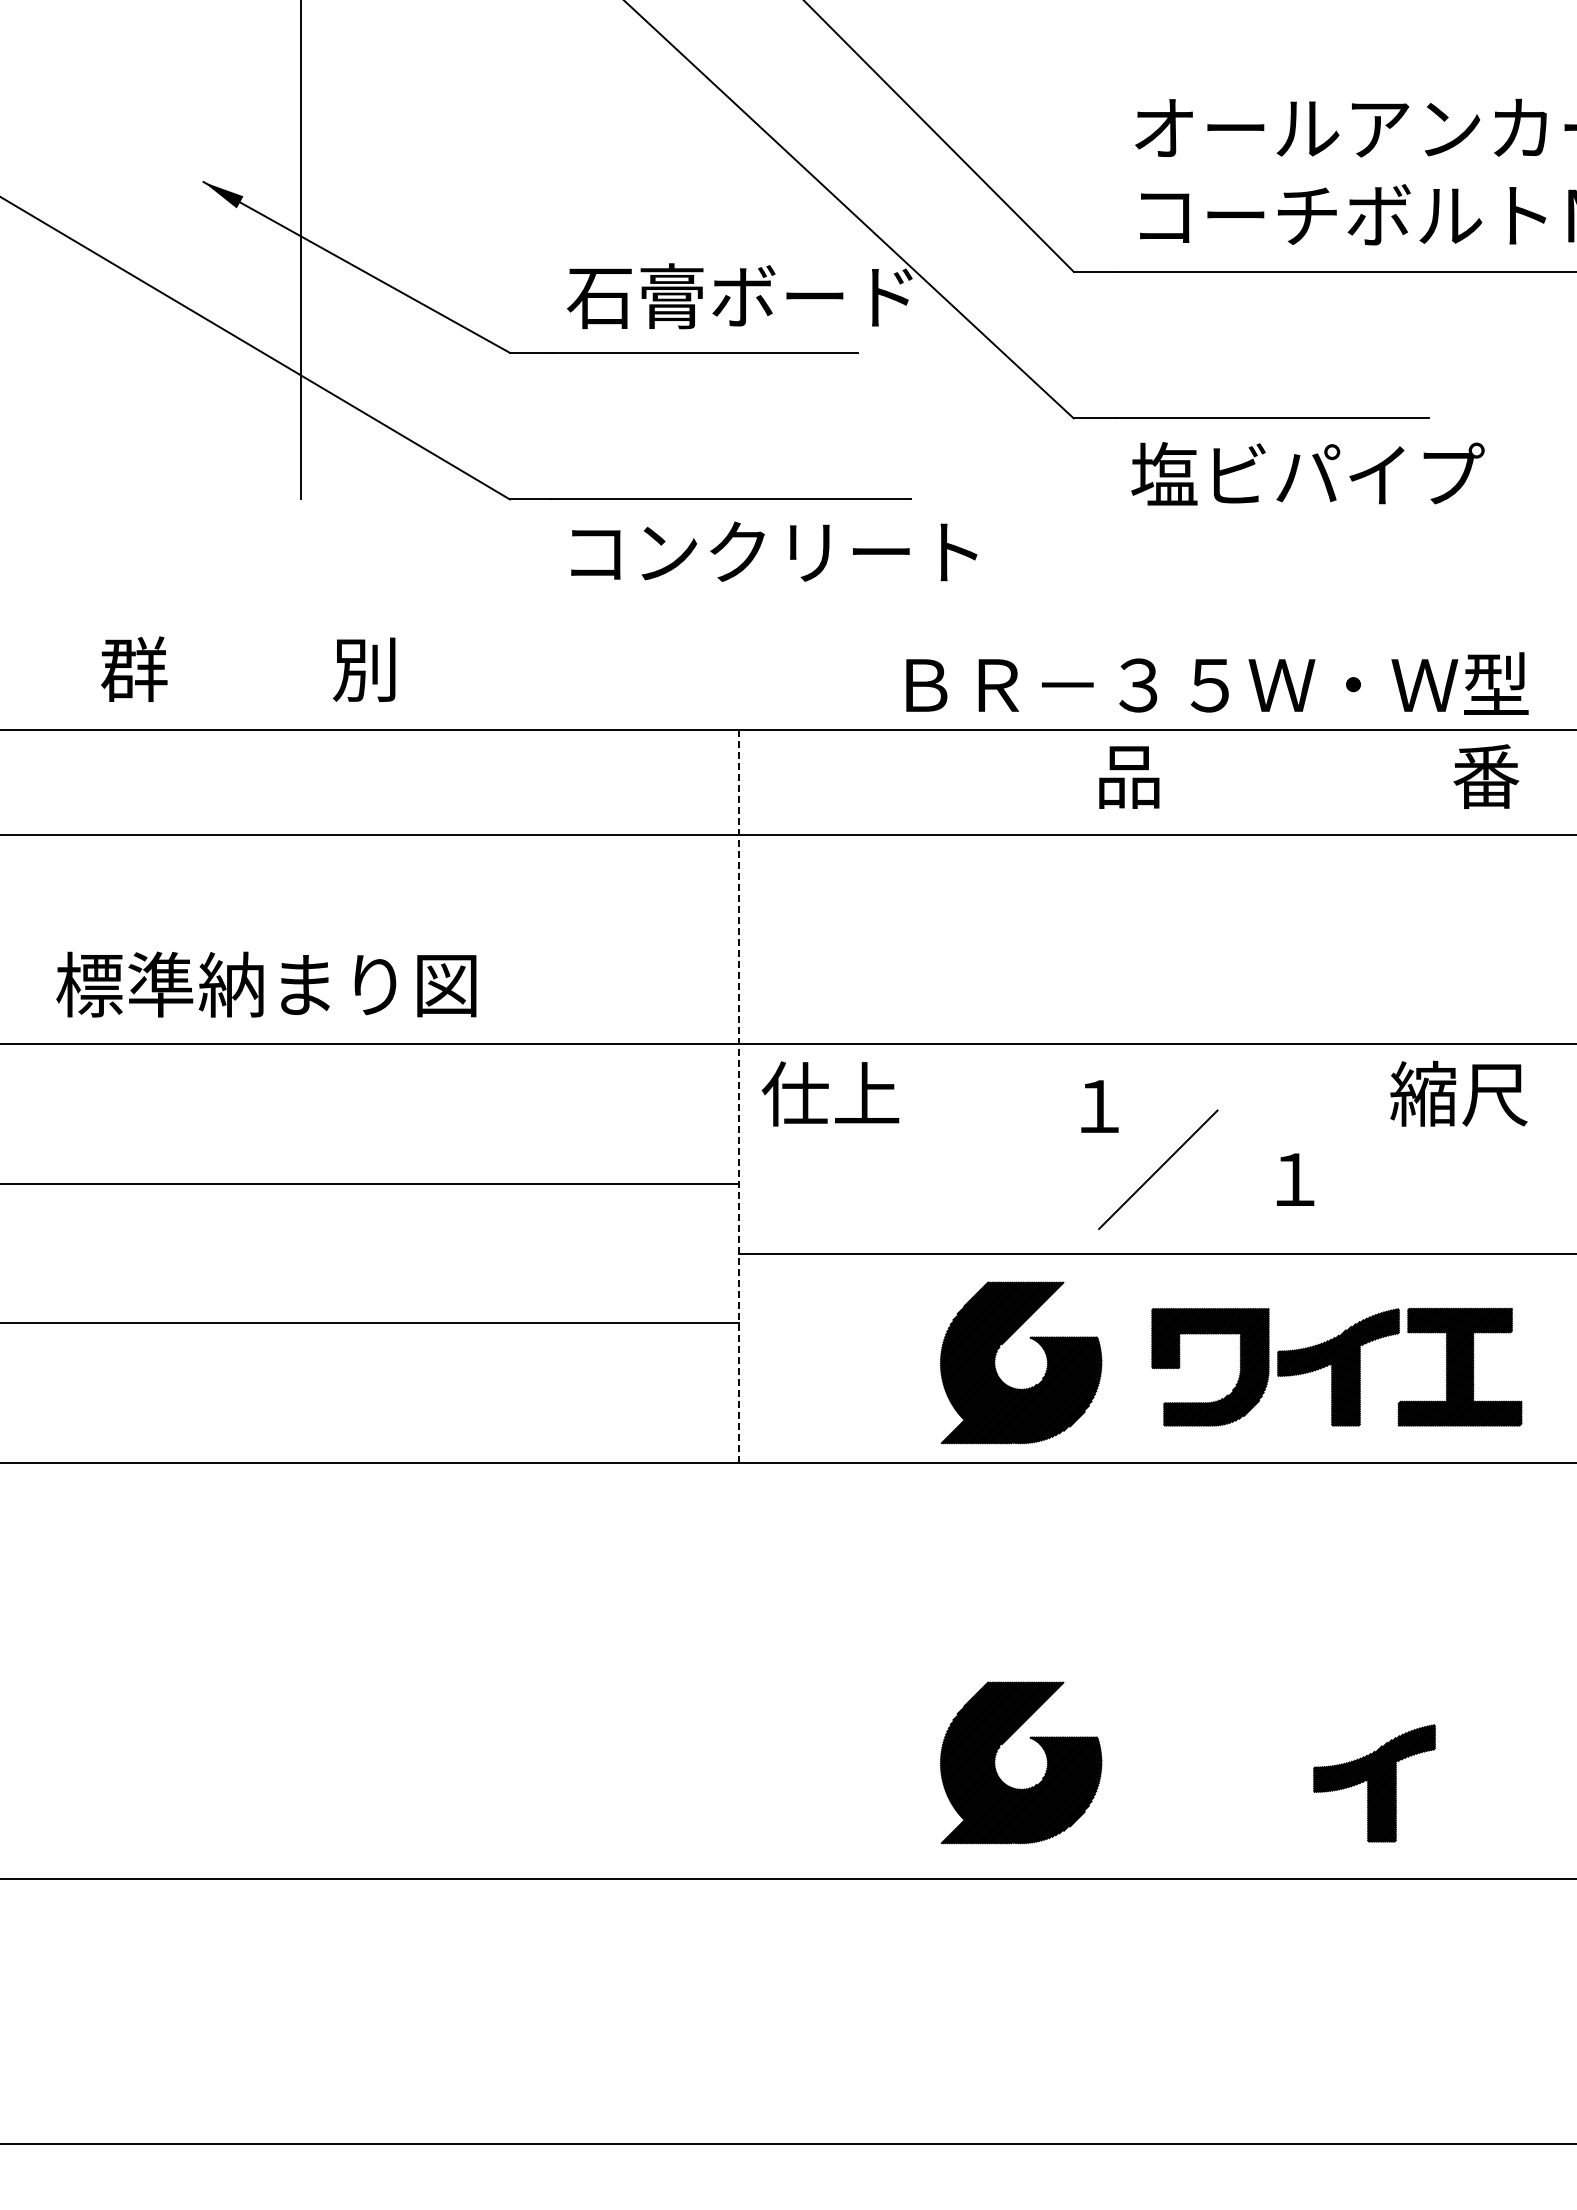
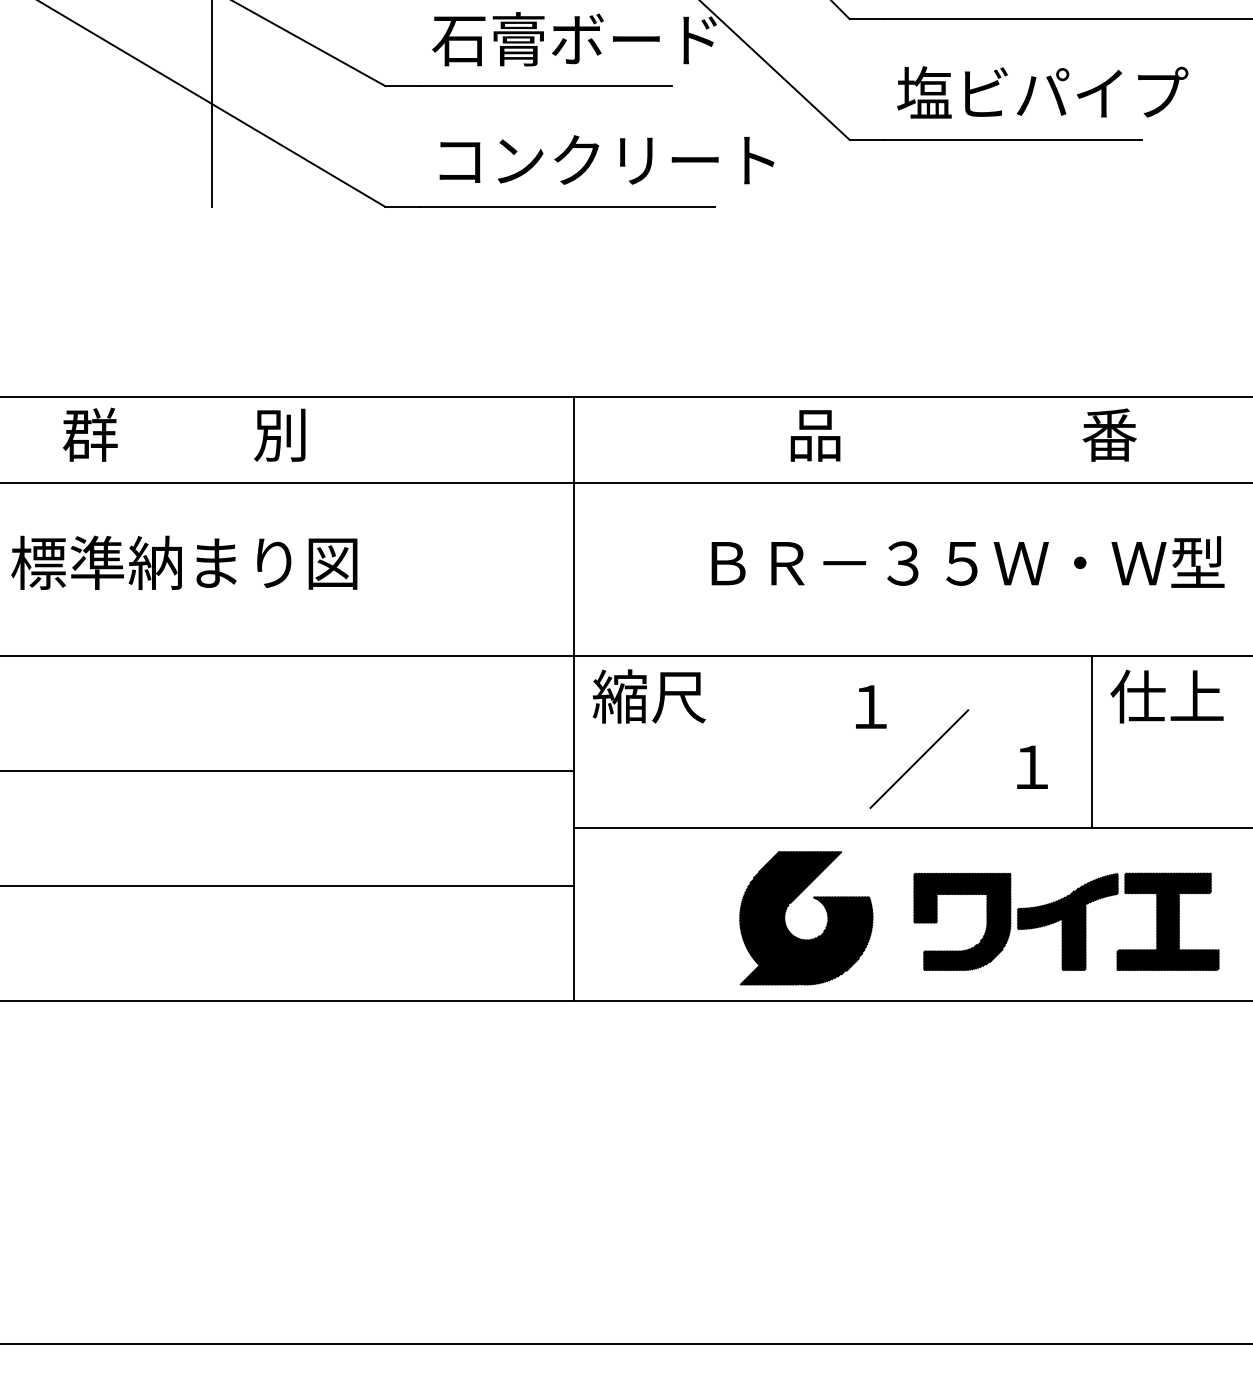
text: (1307, 473) -> (1042, 92), moved
text: (774, 551) -> (607, 159), moved
text: (248, 668) -> (184, 434), moved
text: (1217, 683) -> (968, 561), moved
text: (1309, 776) -> (964, 435), moved
text: (266, 984) -> (184, 562), moved
text: (830, 1093) -> (649, 696), 仕上 -> 縮尺
text: (1458, 1093) -> (1166, 696), 縮尺 -> 仕上
line: (739, 1096) -> (574, 698), dashed -> solid
line: (1367, 1148) -> (1091, 741), added
part: (1036, 1742) -> (818, 1231), removed
part: (1374, 1783) -> (1097, 1264), removed

